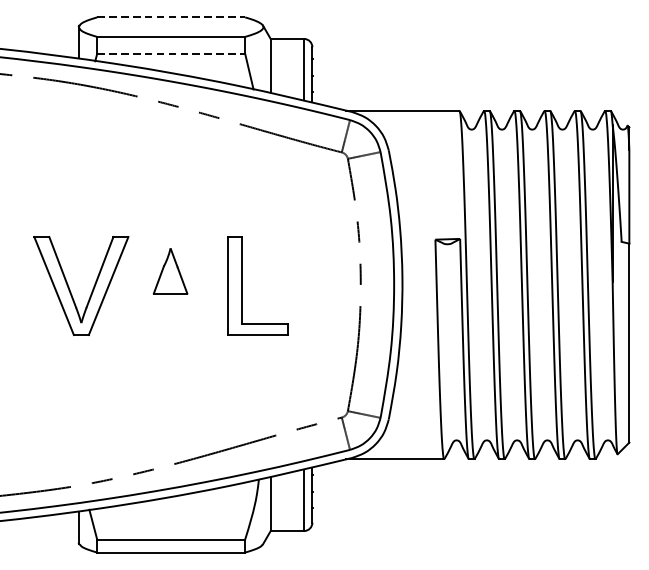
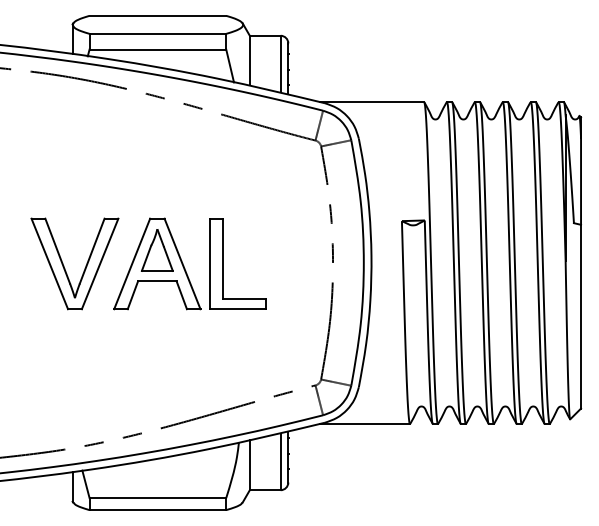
line: (171, 17) -> (158, 15), dashed -> solid
line: (171, 53) -> (158, 49), dashed -> solid
part: (170, 285) -> (157, 263), added

